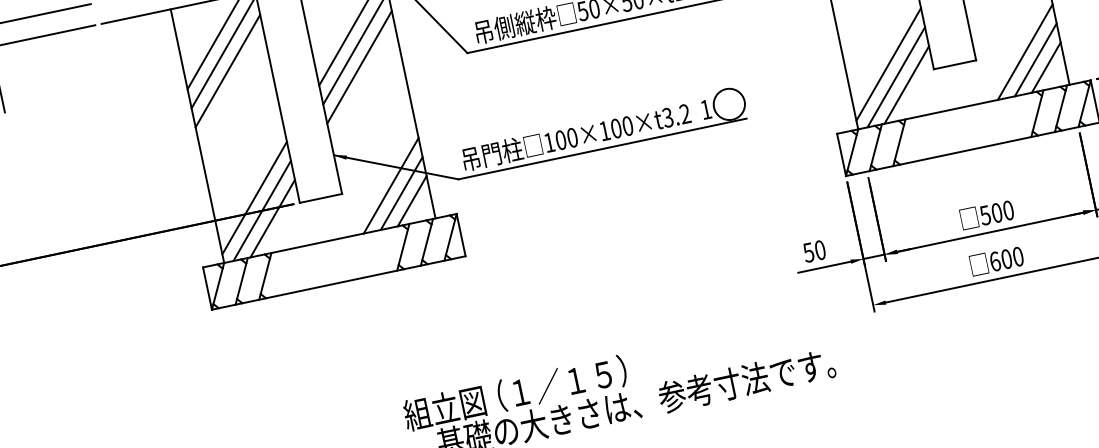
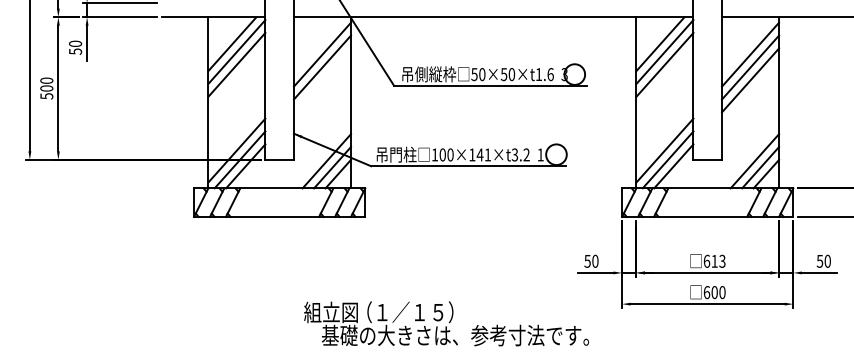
line: (359, 67) -> (322, 80), removed
text: (621, 126) -> (483, 154), 100×100×t3.2 -> 100×141×t3.2
text: (996, 211) -> (714, 260), 500 -> 613

